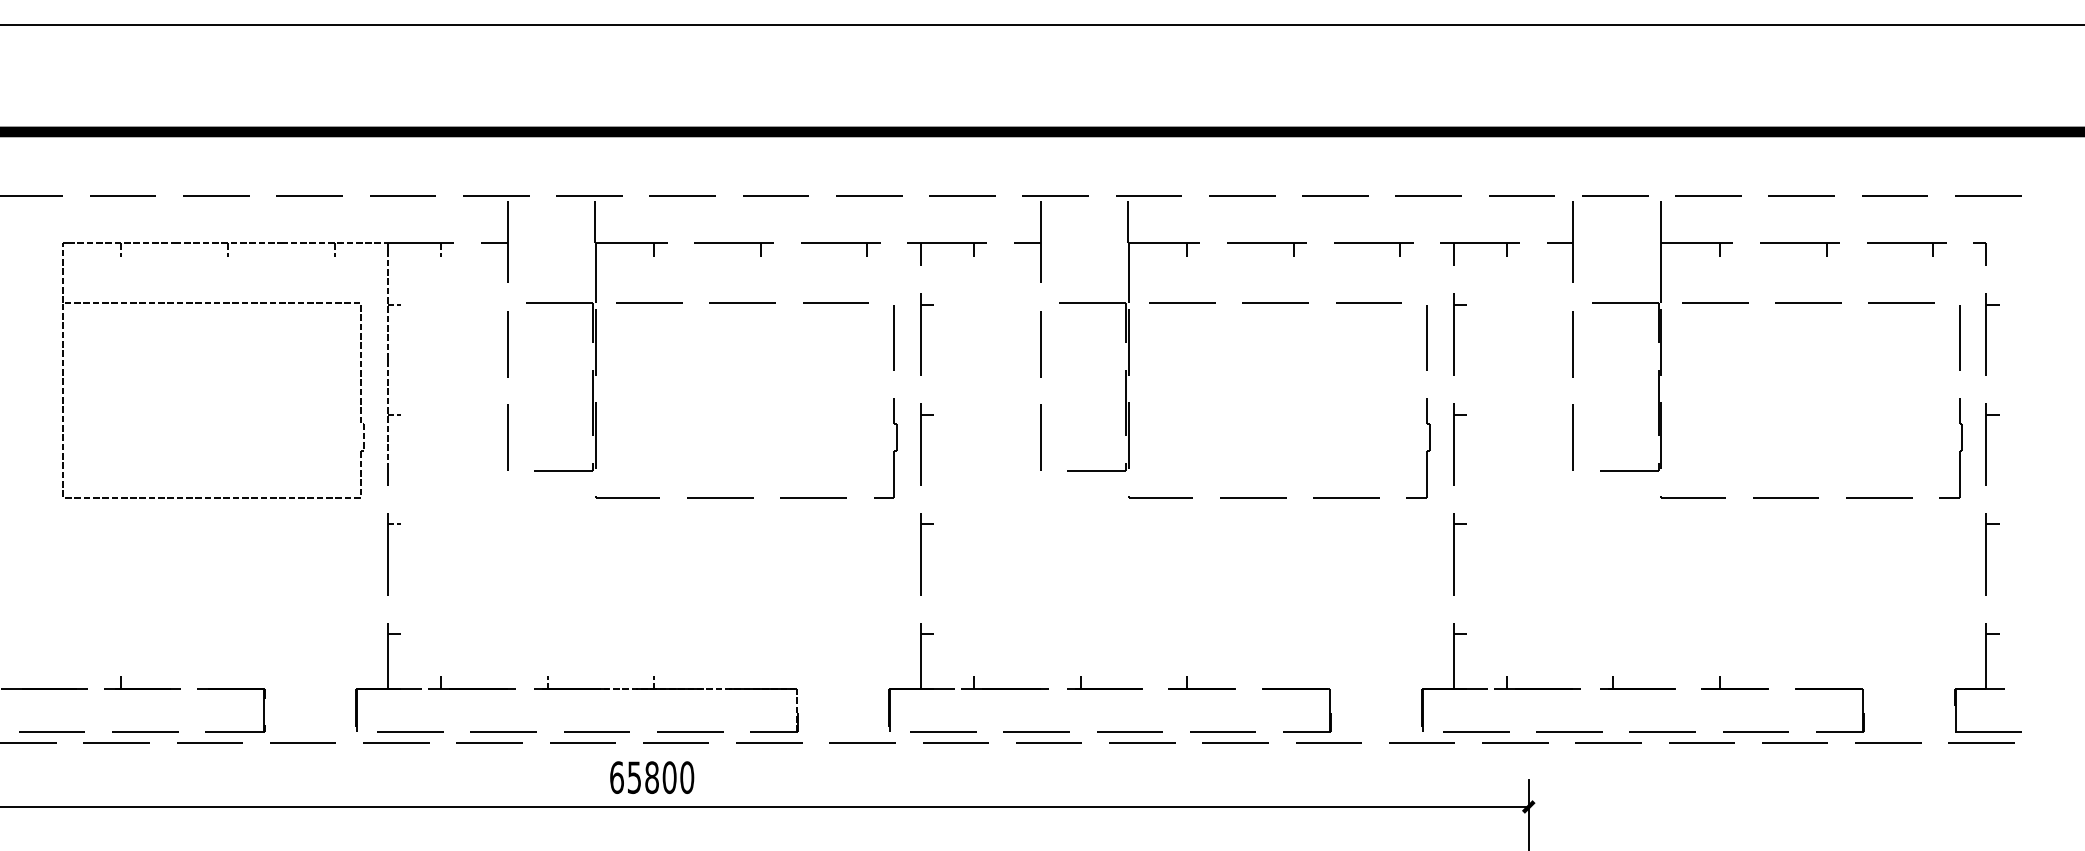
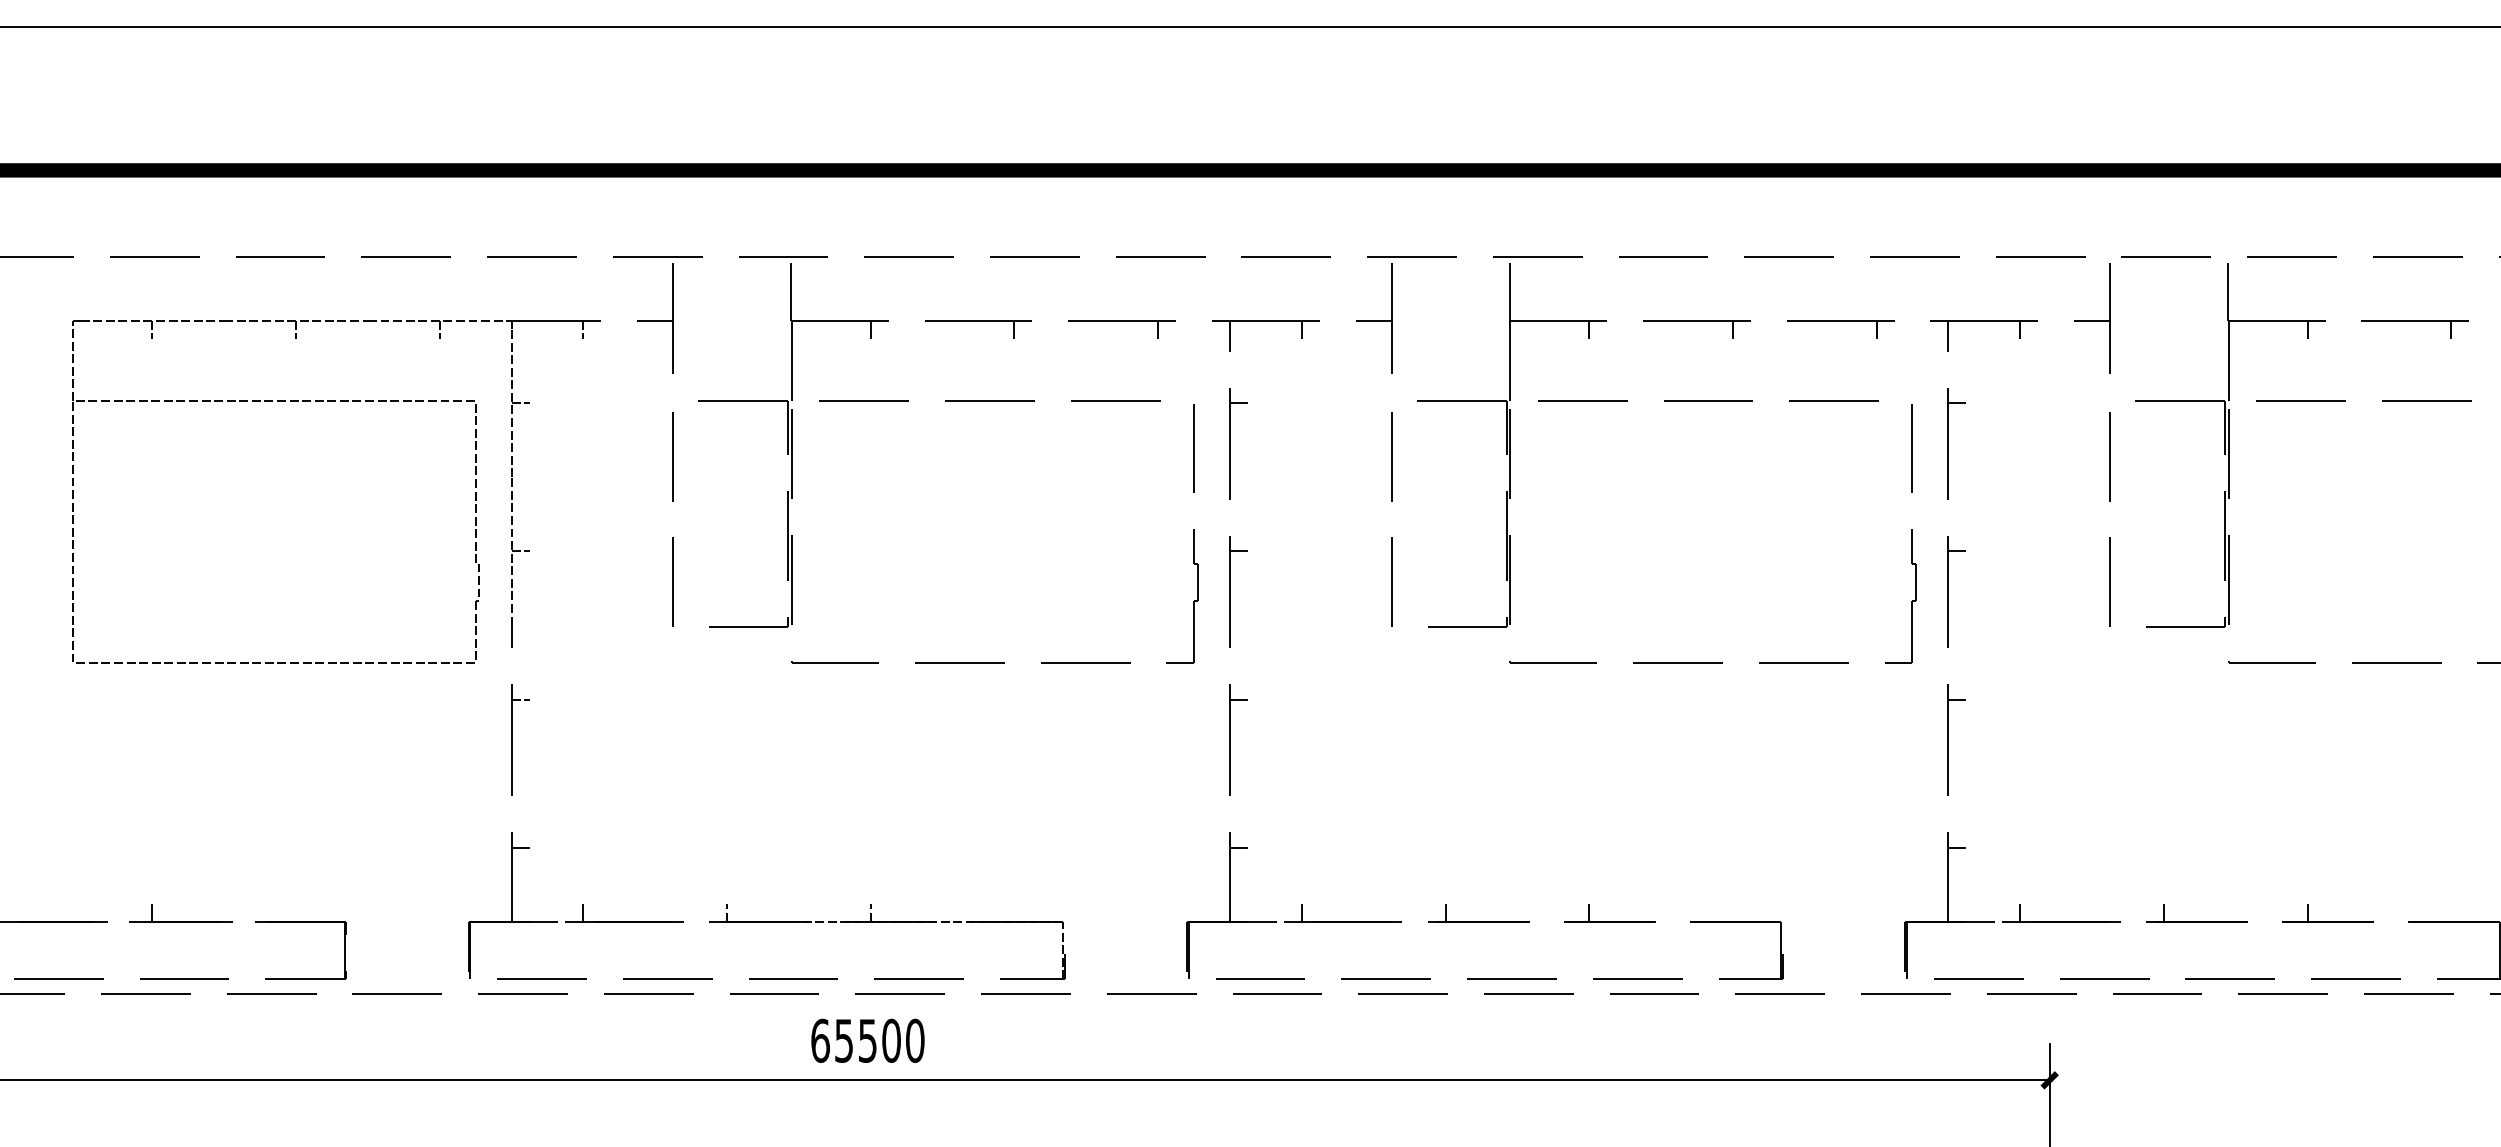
text: (651, 777) -> (867, 1040), 65800 -> 65500

